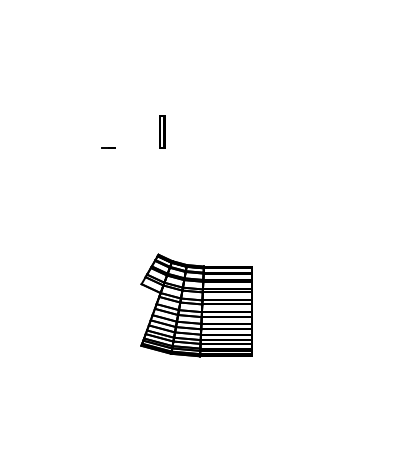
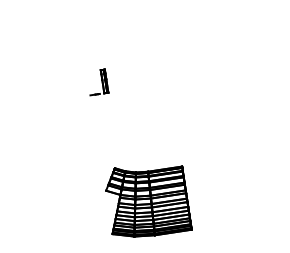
line: (108, 147) -> (95, 94), moved

